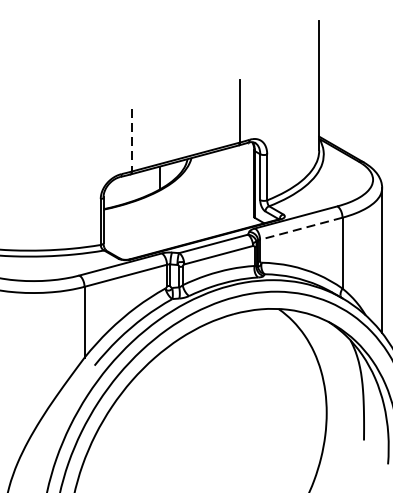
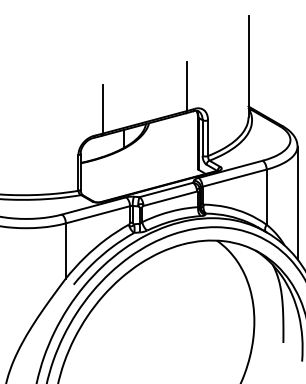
line: (131, 140) -> (102, 109), dashed -> solid
line: (301, 229) -> (234, 178), dashed -> solid

